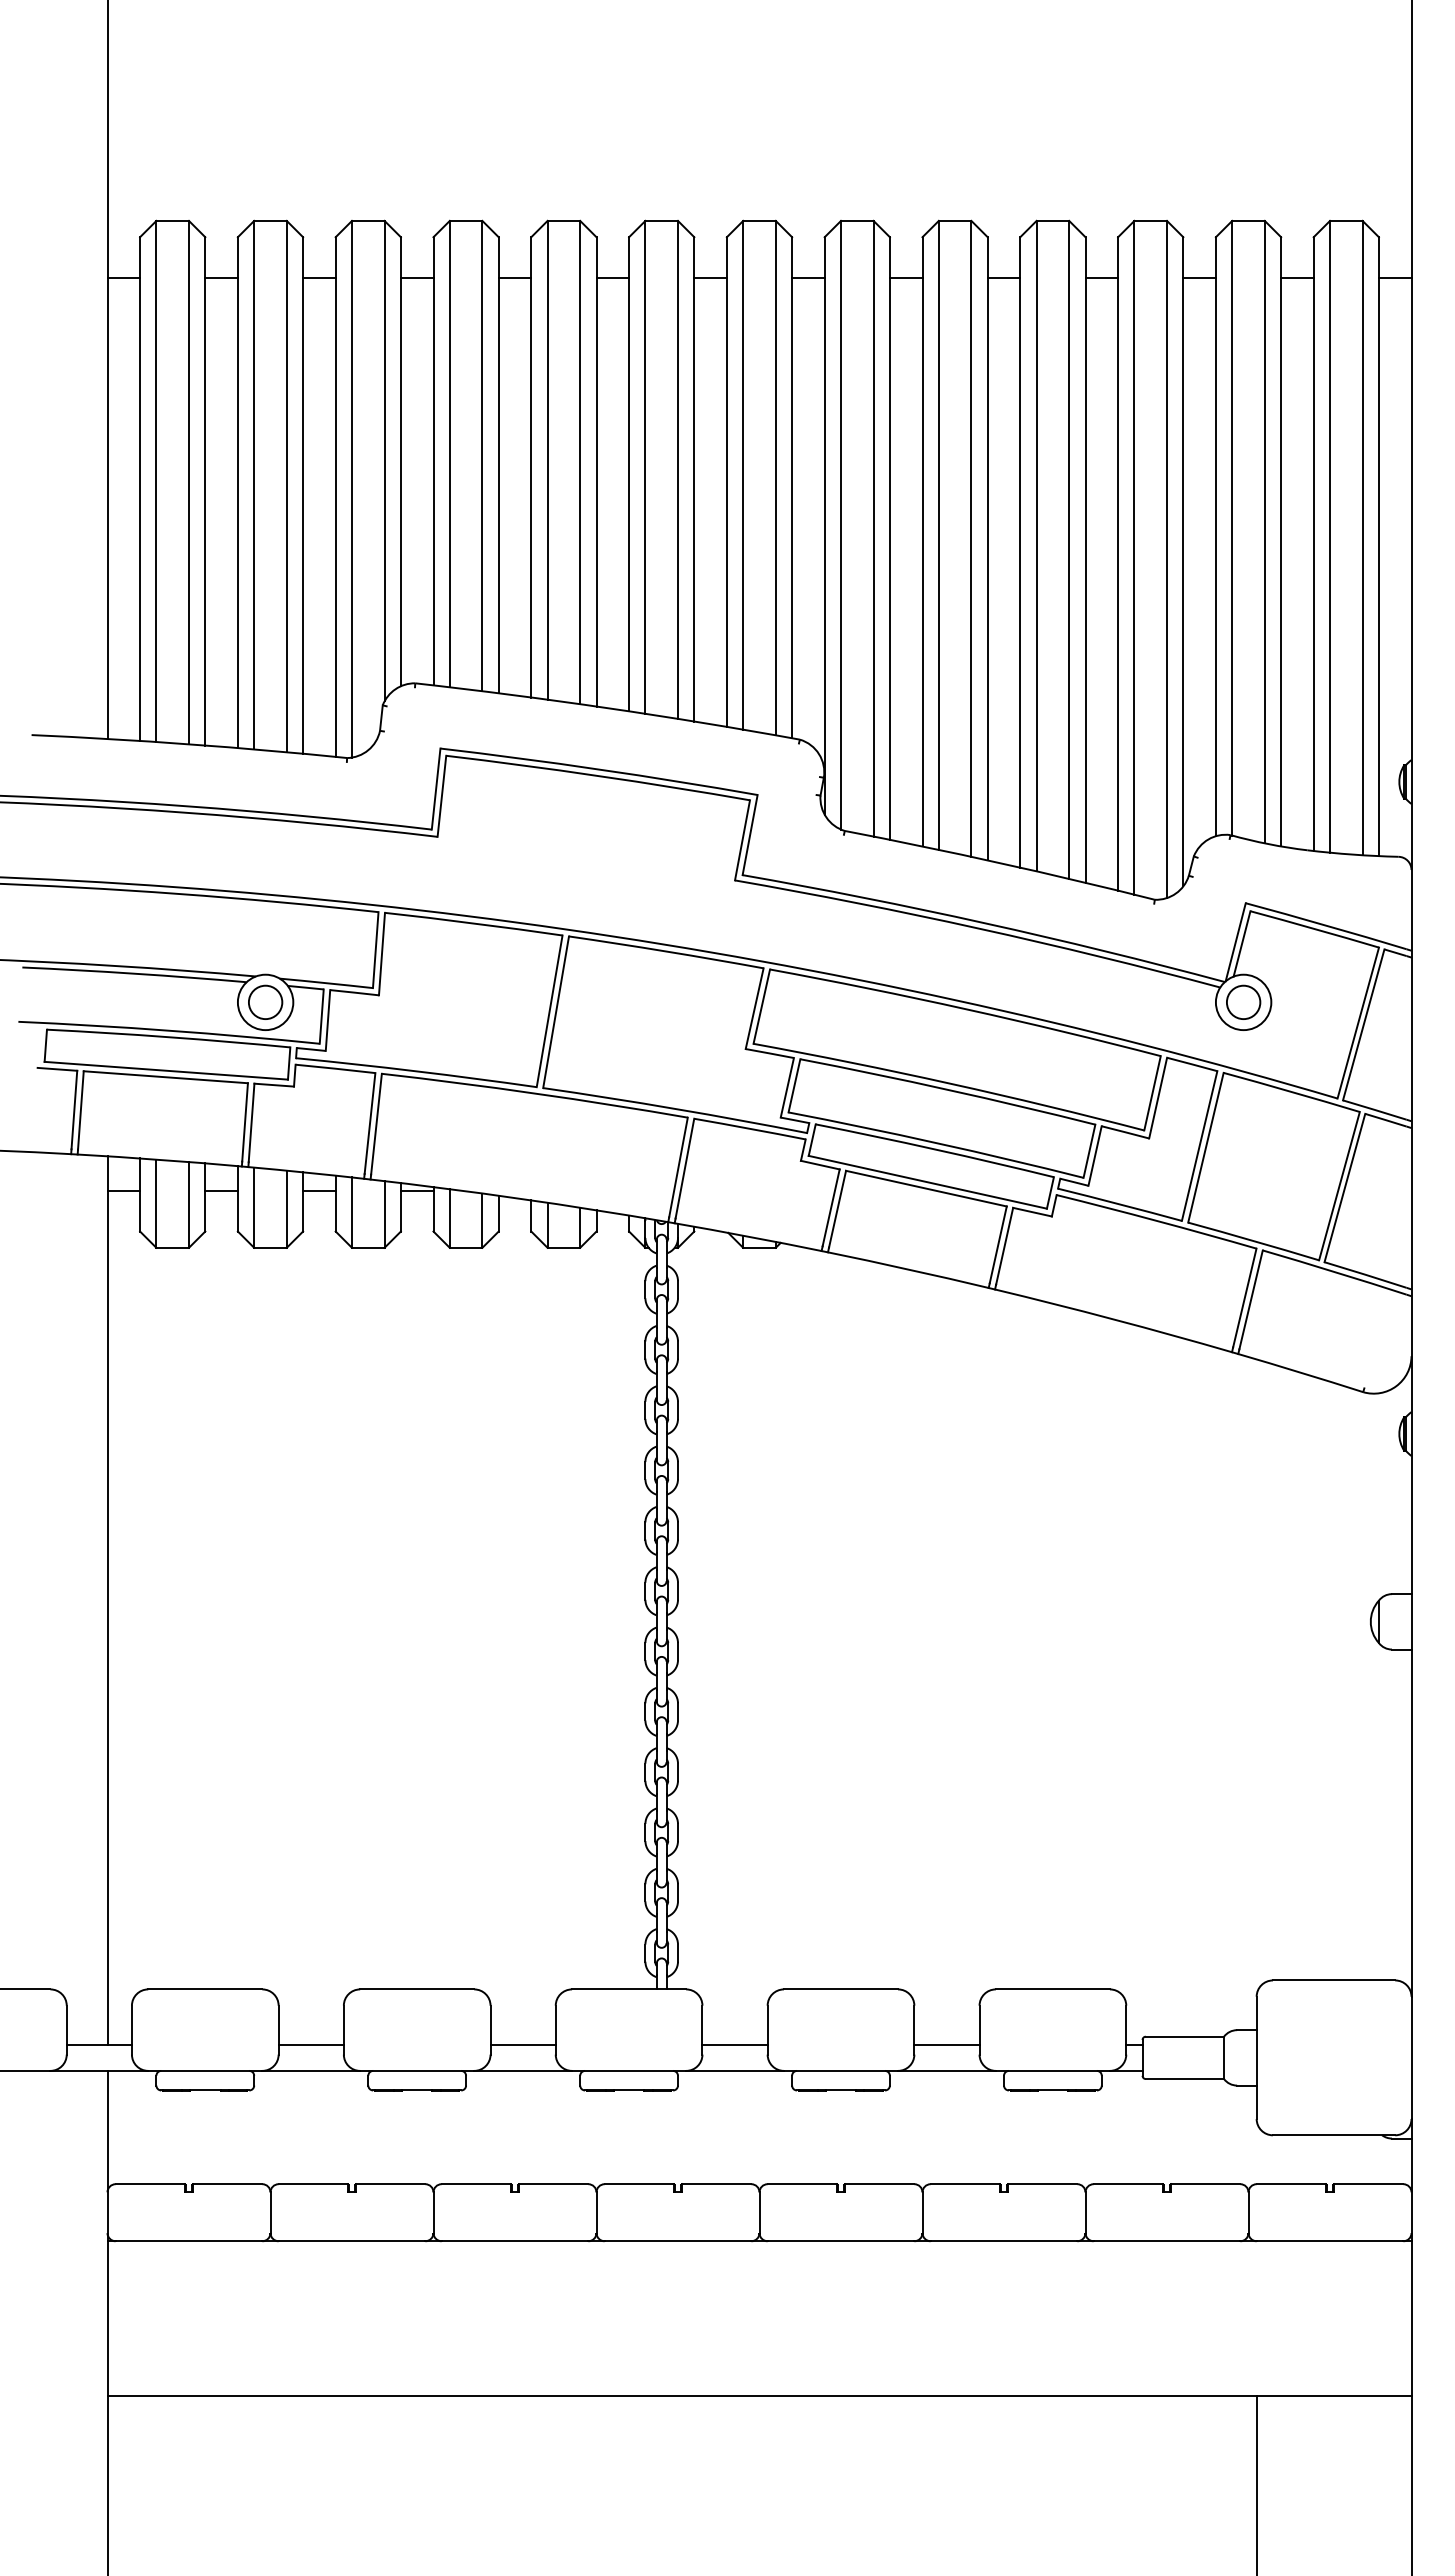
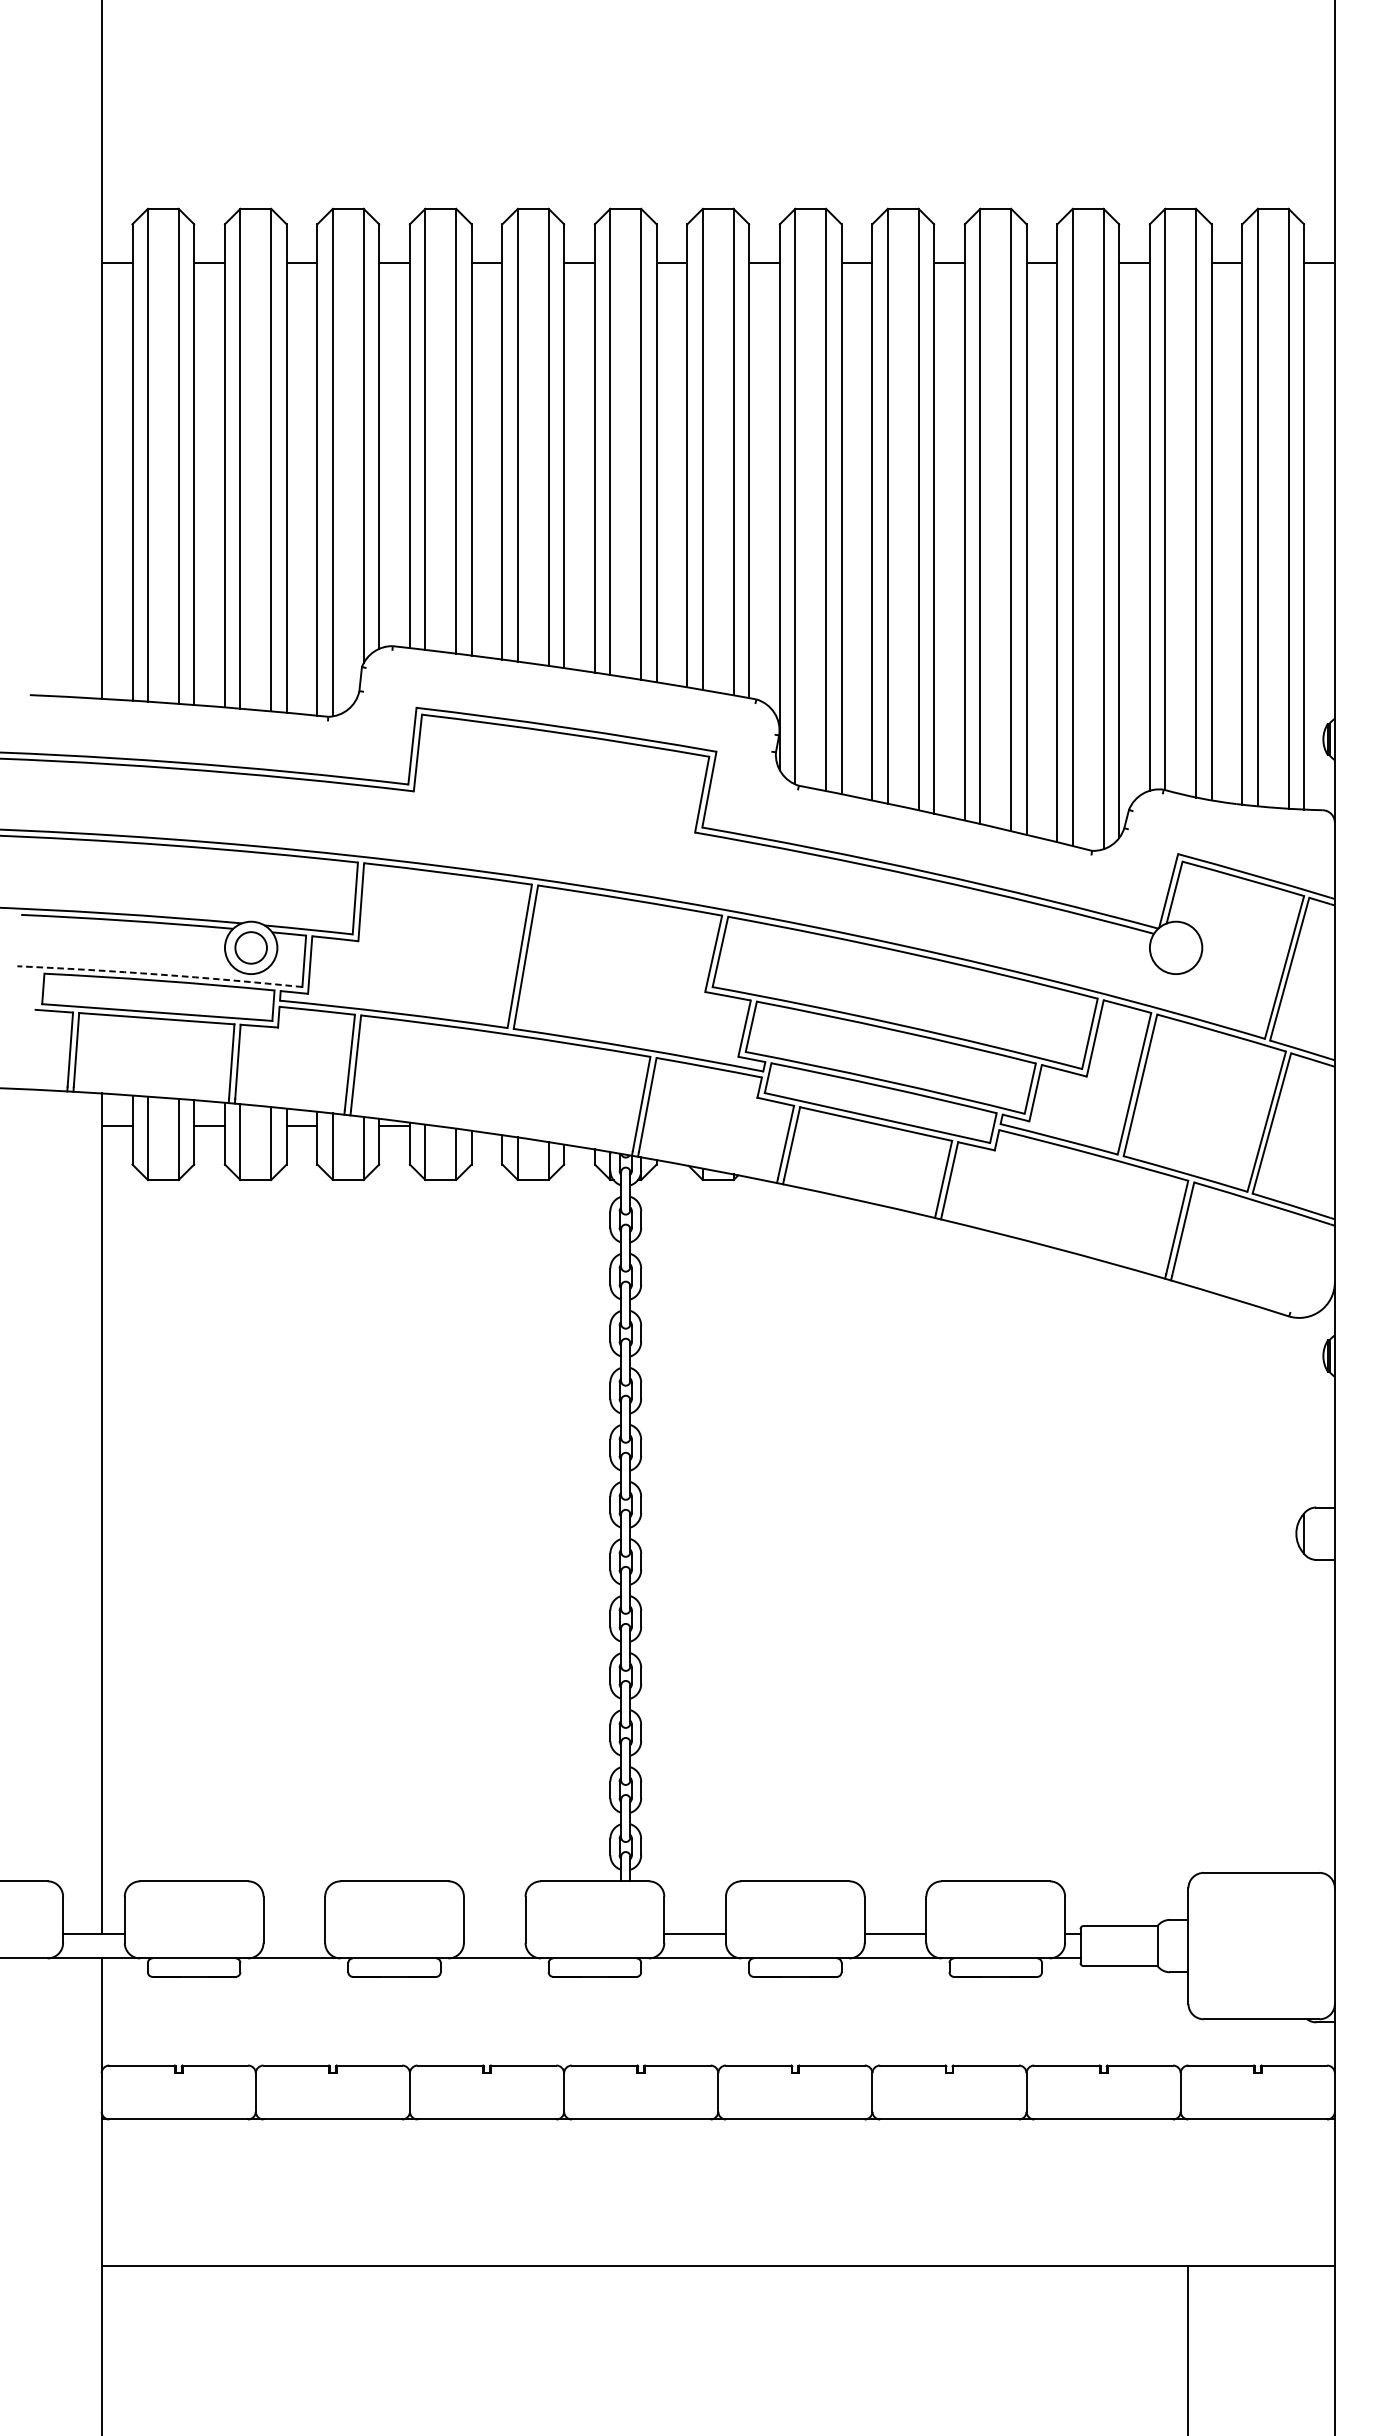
circle: (1243, 1001) -> (1175, 947), removed
arc: (169, 1030) -> (160, 974), solid -> dashed
line: (310, 2044) -> (293, 1933), removed
line: (522, 2044) -> (494, 1933), removed

